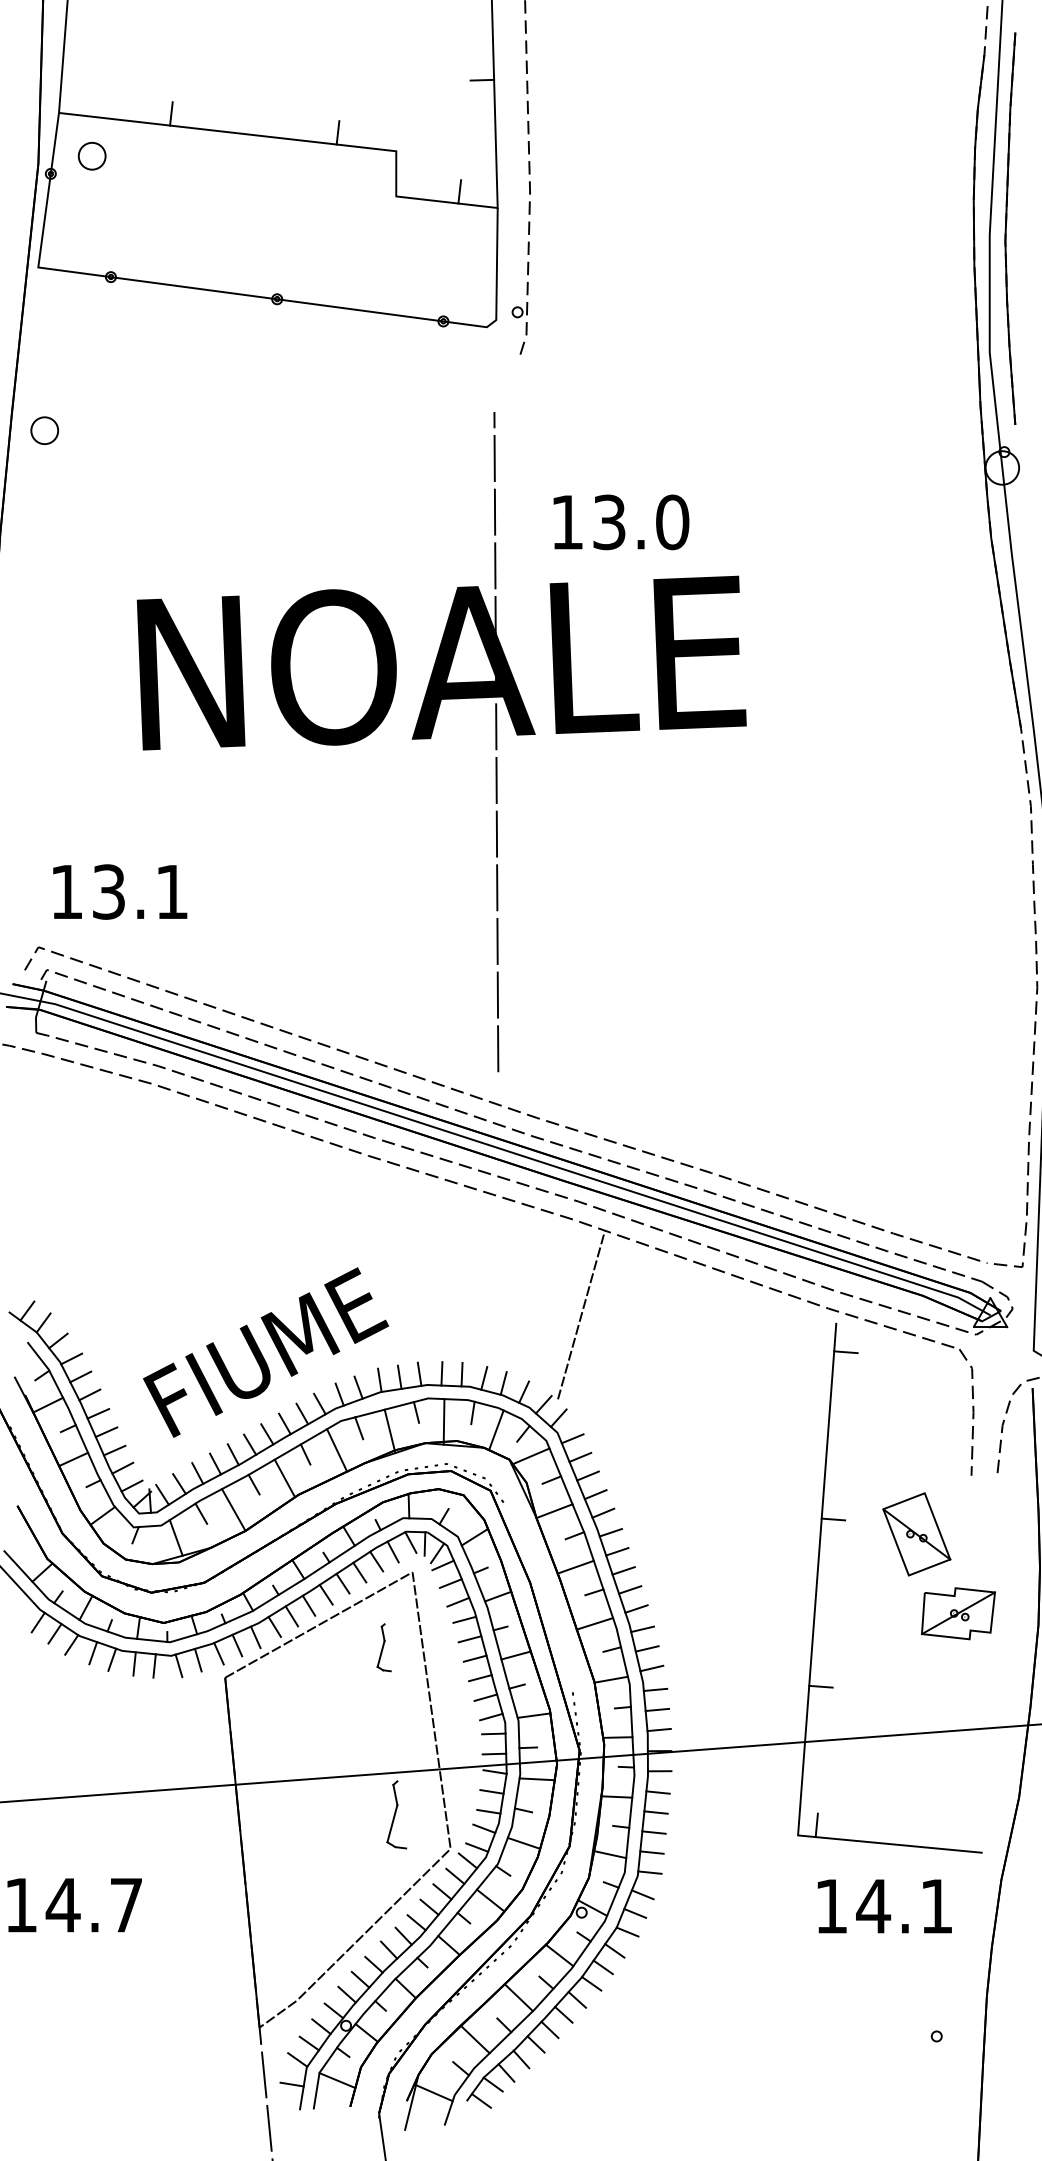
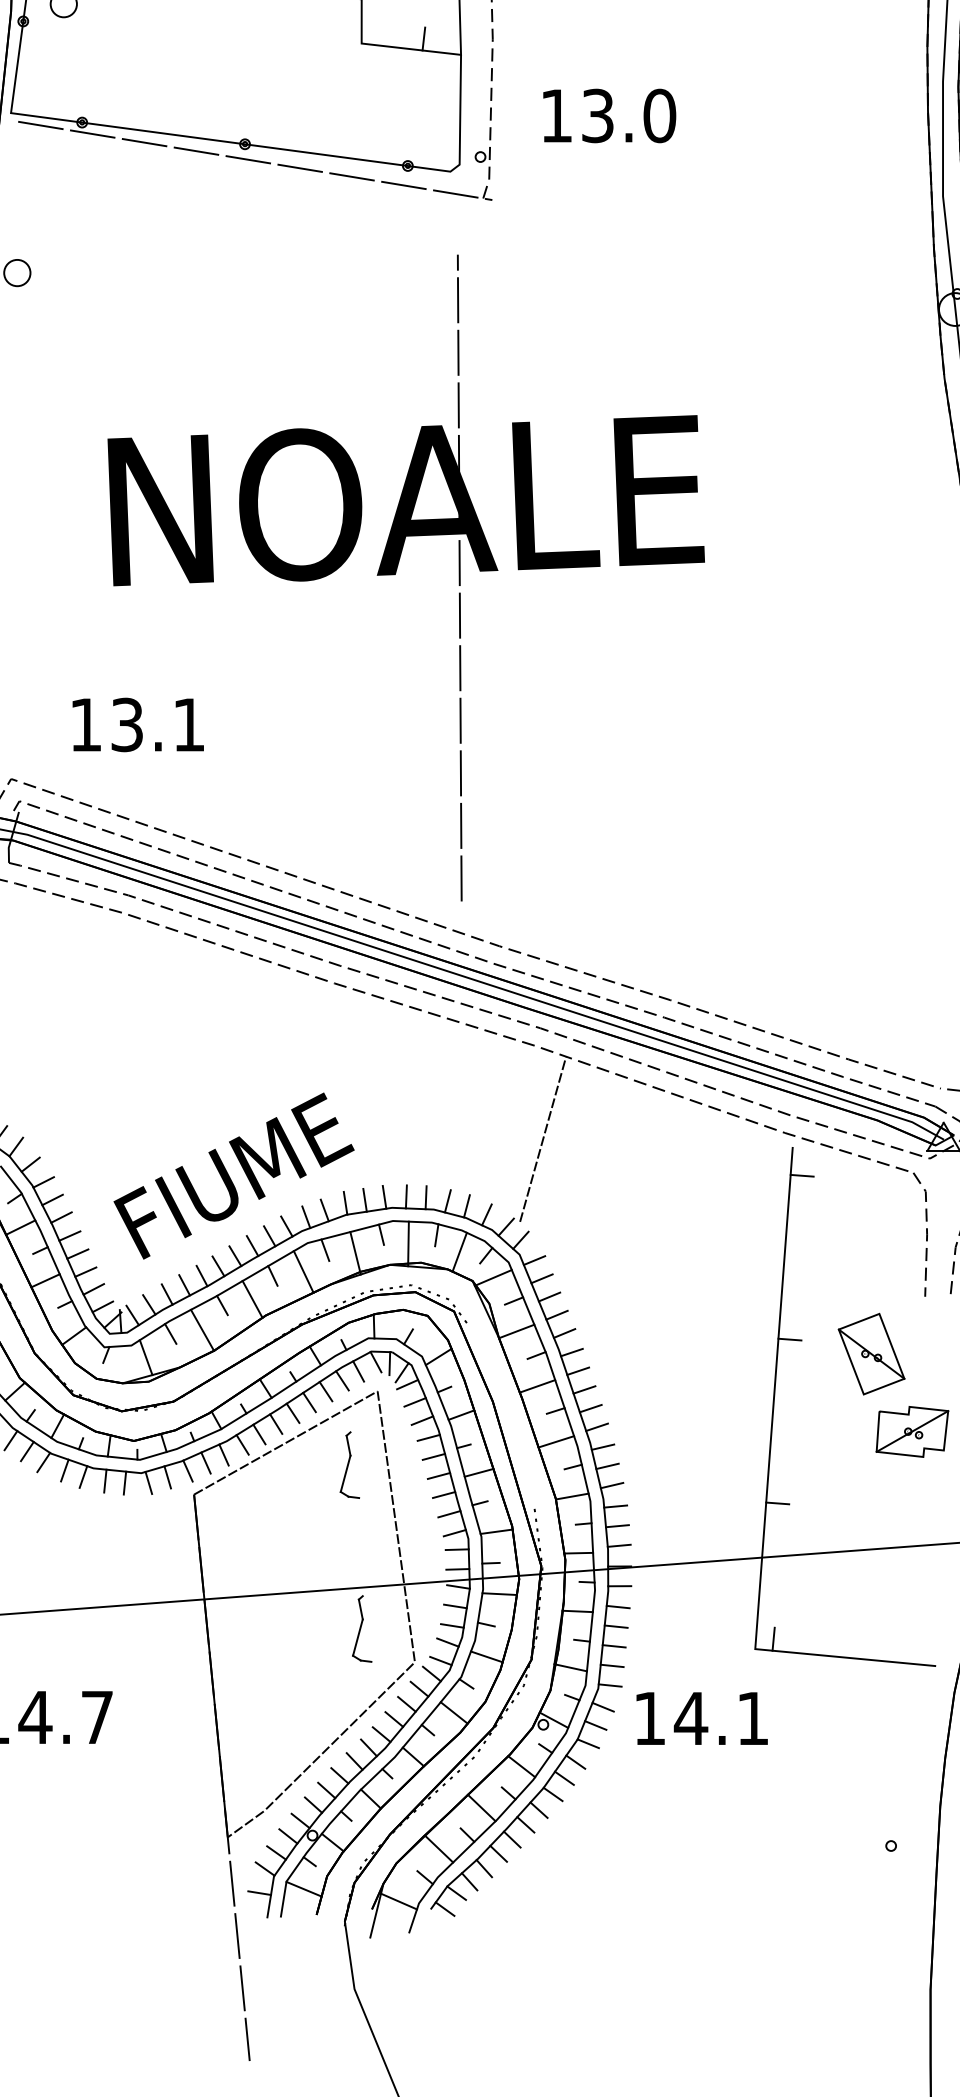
line: (287, 316) -> (255, 161), added
text: (621, 522) -> (609, 116), moved
text: (120, 891) -> (138, 724), moved
part: (383, 1647) -> (349, 1464), size x1.43
text: (884, 1906) -> (701, 1718), moved

